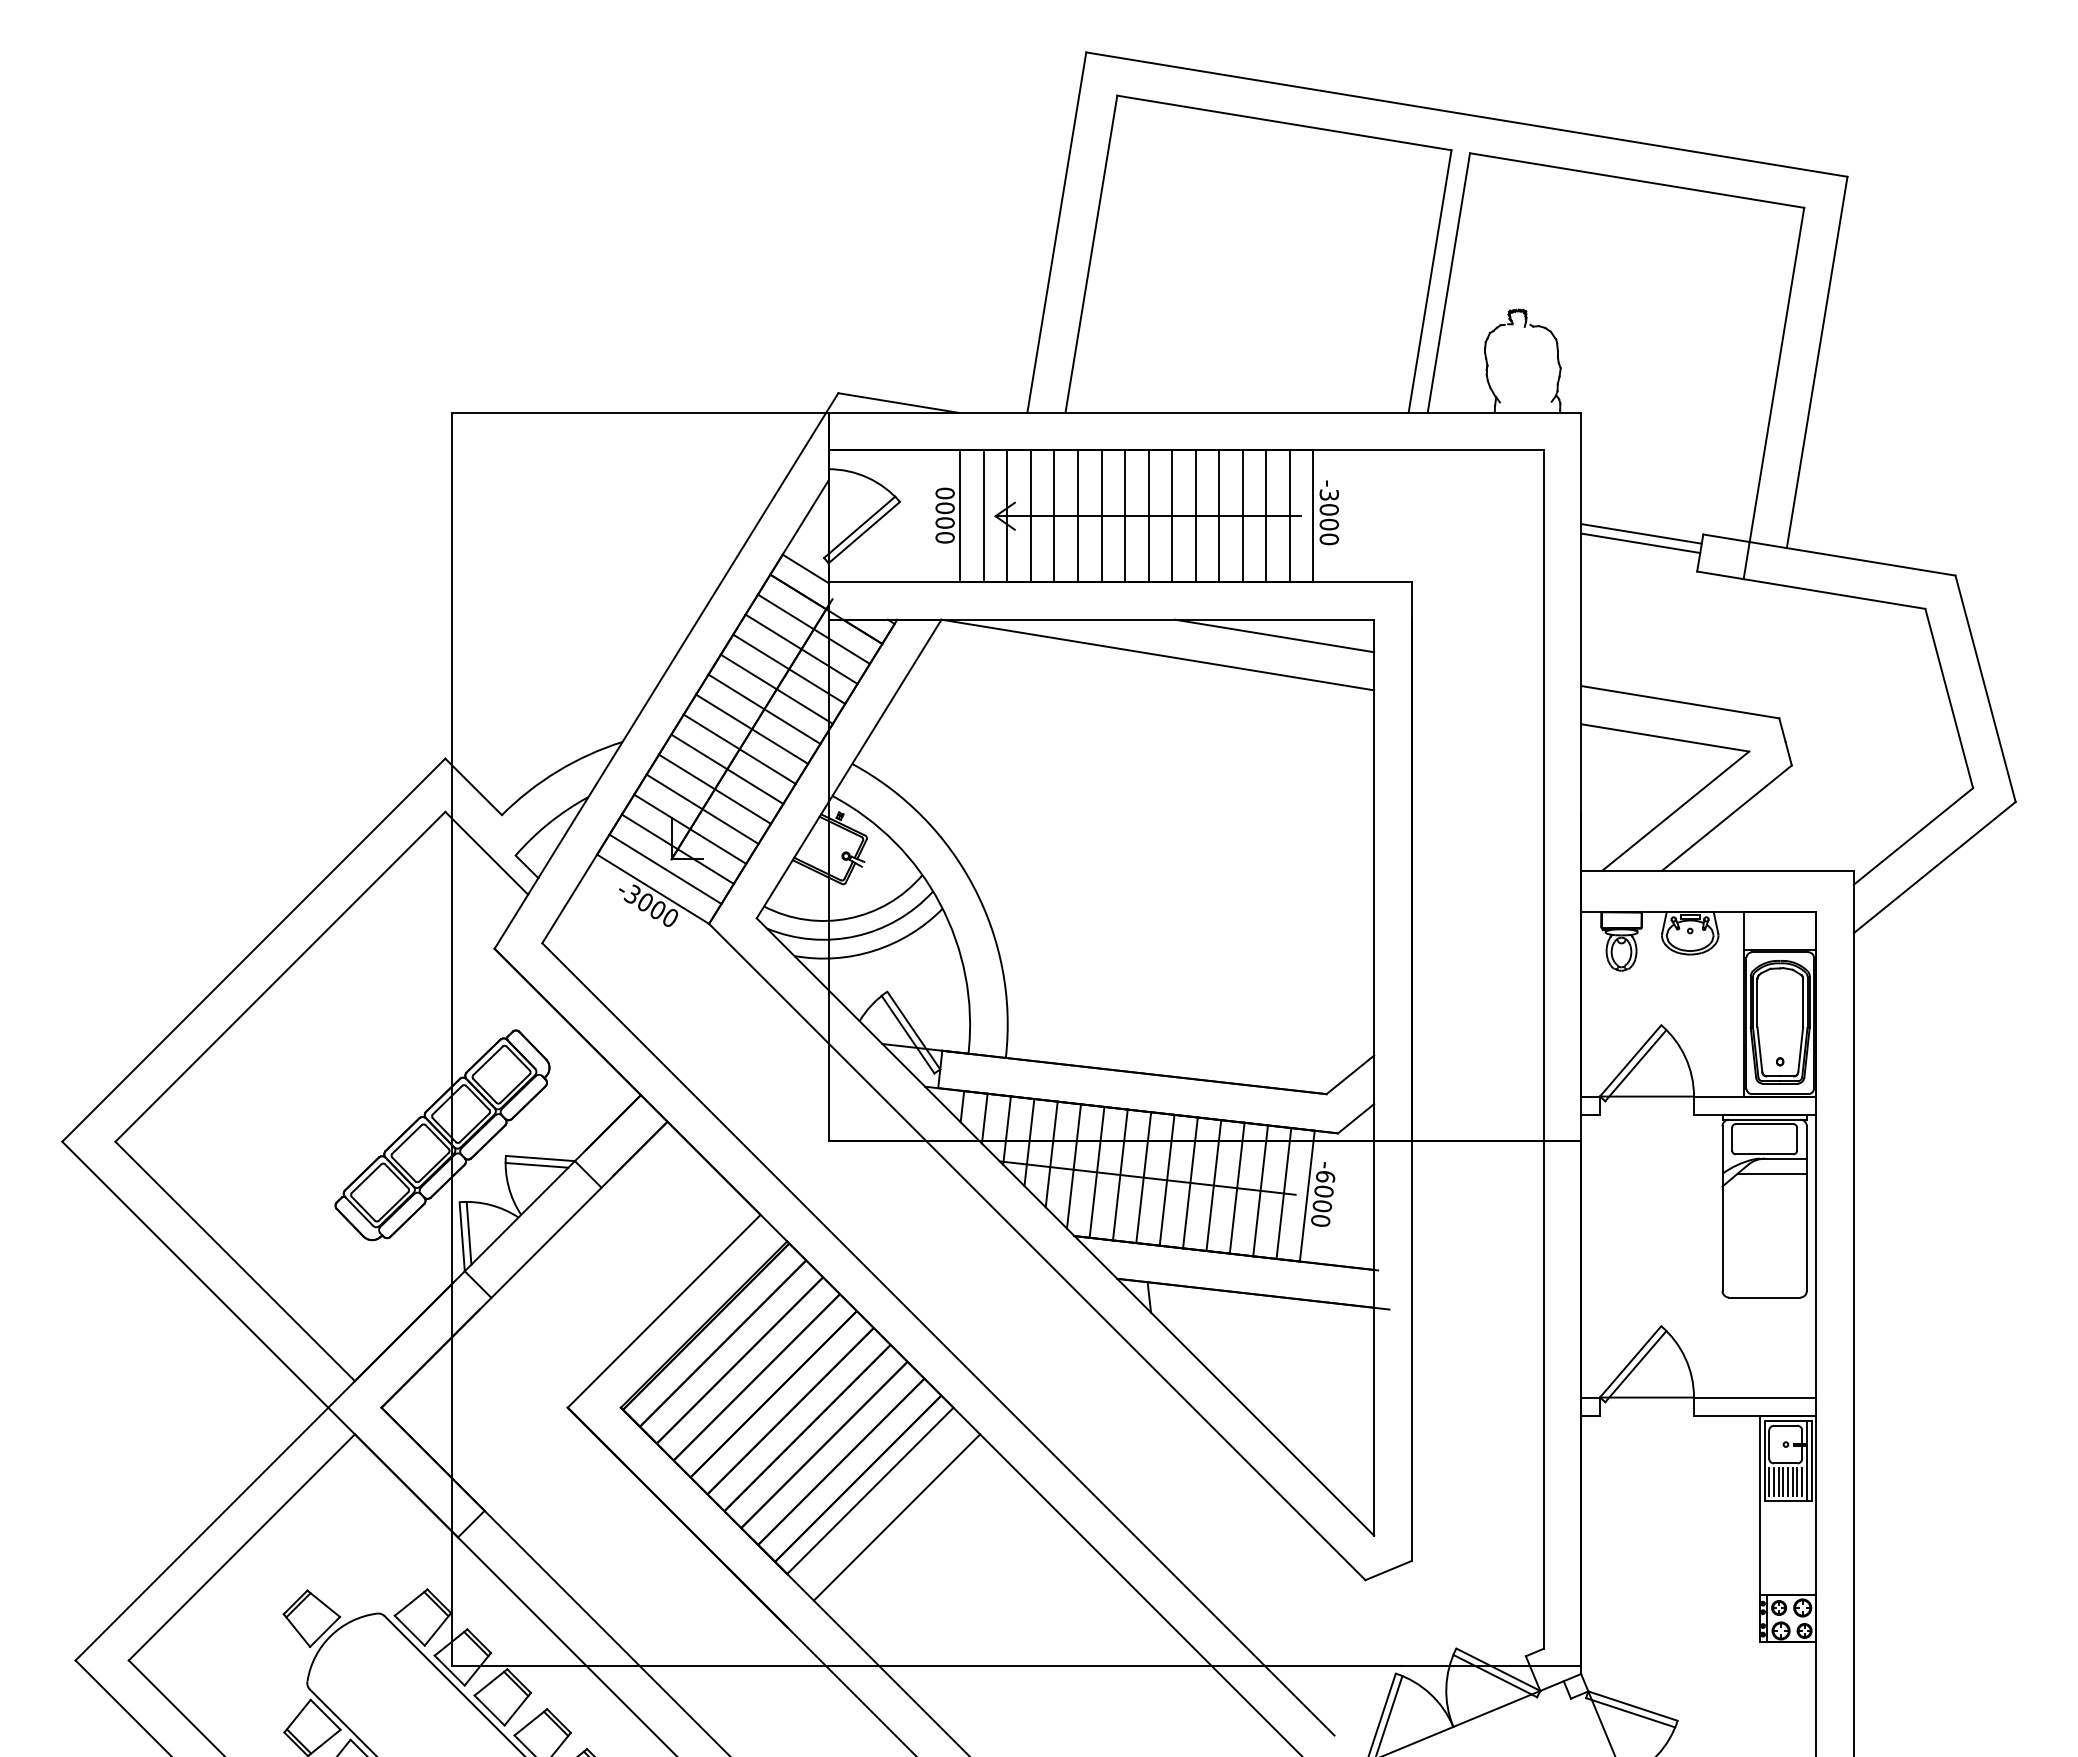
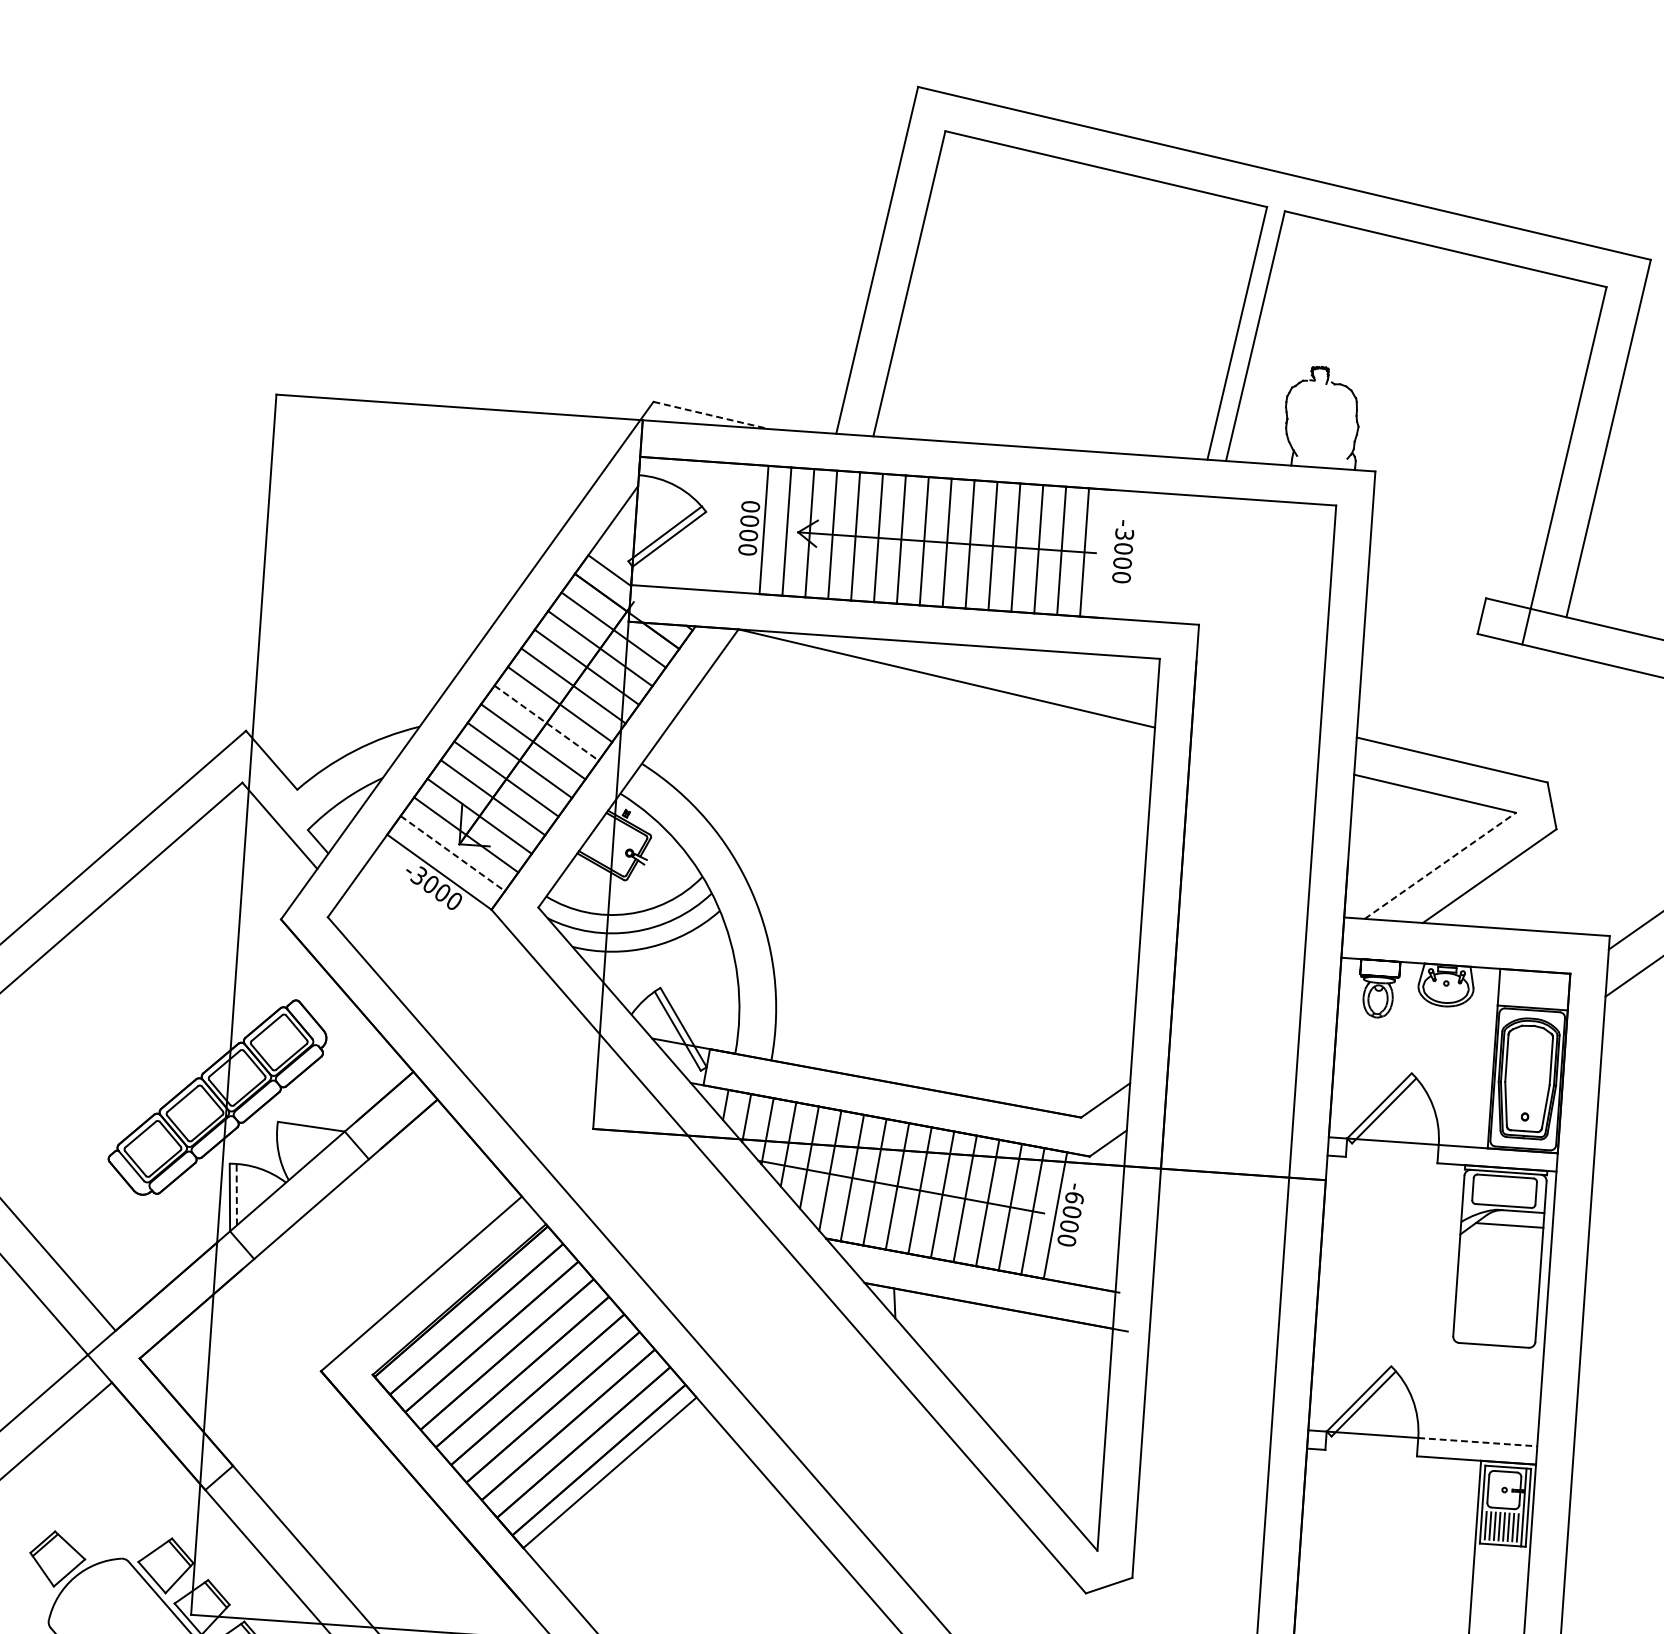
line: (898, 403) -> (711, 415), solid -> dashed
line: (1313, 516) -> (1107, 554), removed
line: (1641, 533) -> (1425, 593), removed
line: (1640, 543) -> (1424, 602), removed
line: (1274, 635) -> (1061, 667), removed
line: (752, 729) -> (547, 723), solid -> dashed
line: (1675, 811) -> (1440, 866), solid -> dashed
line: (665, 869) -> (452, 853), solid -> dashed
line: (536, 1165) -> (307, 1133), removed
line: (469, 1232) -> (237, 1193), solid -> dashed
line: (1755, 1397) -> (1478, 1442), solid -> dashed
line: (896, 1517) -> (633, 1500), removed

